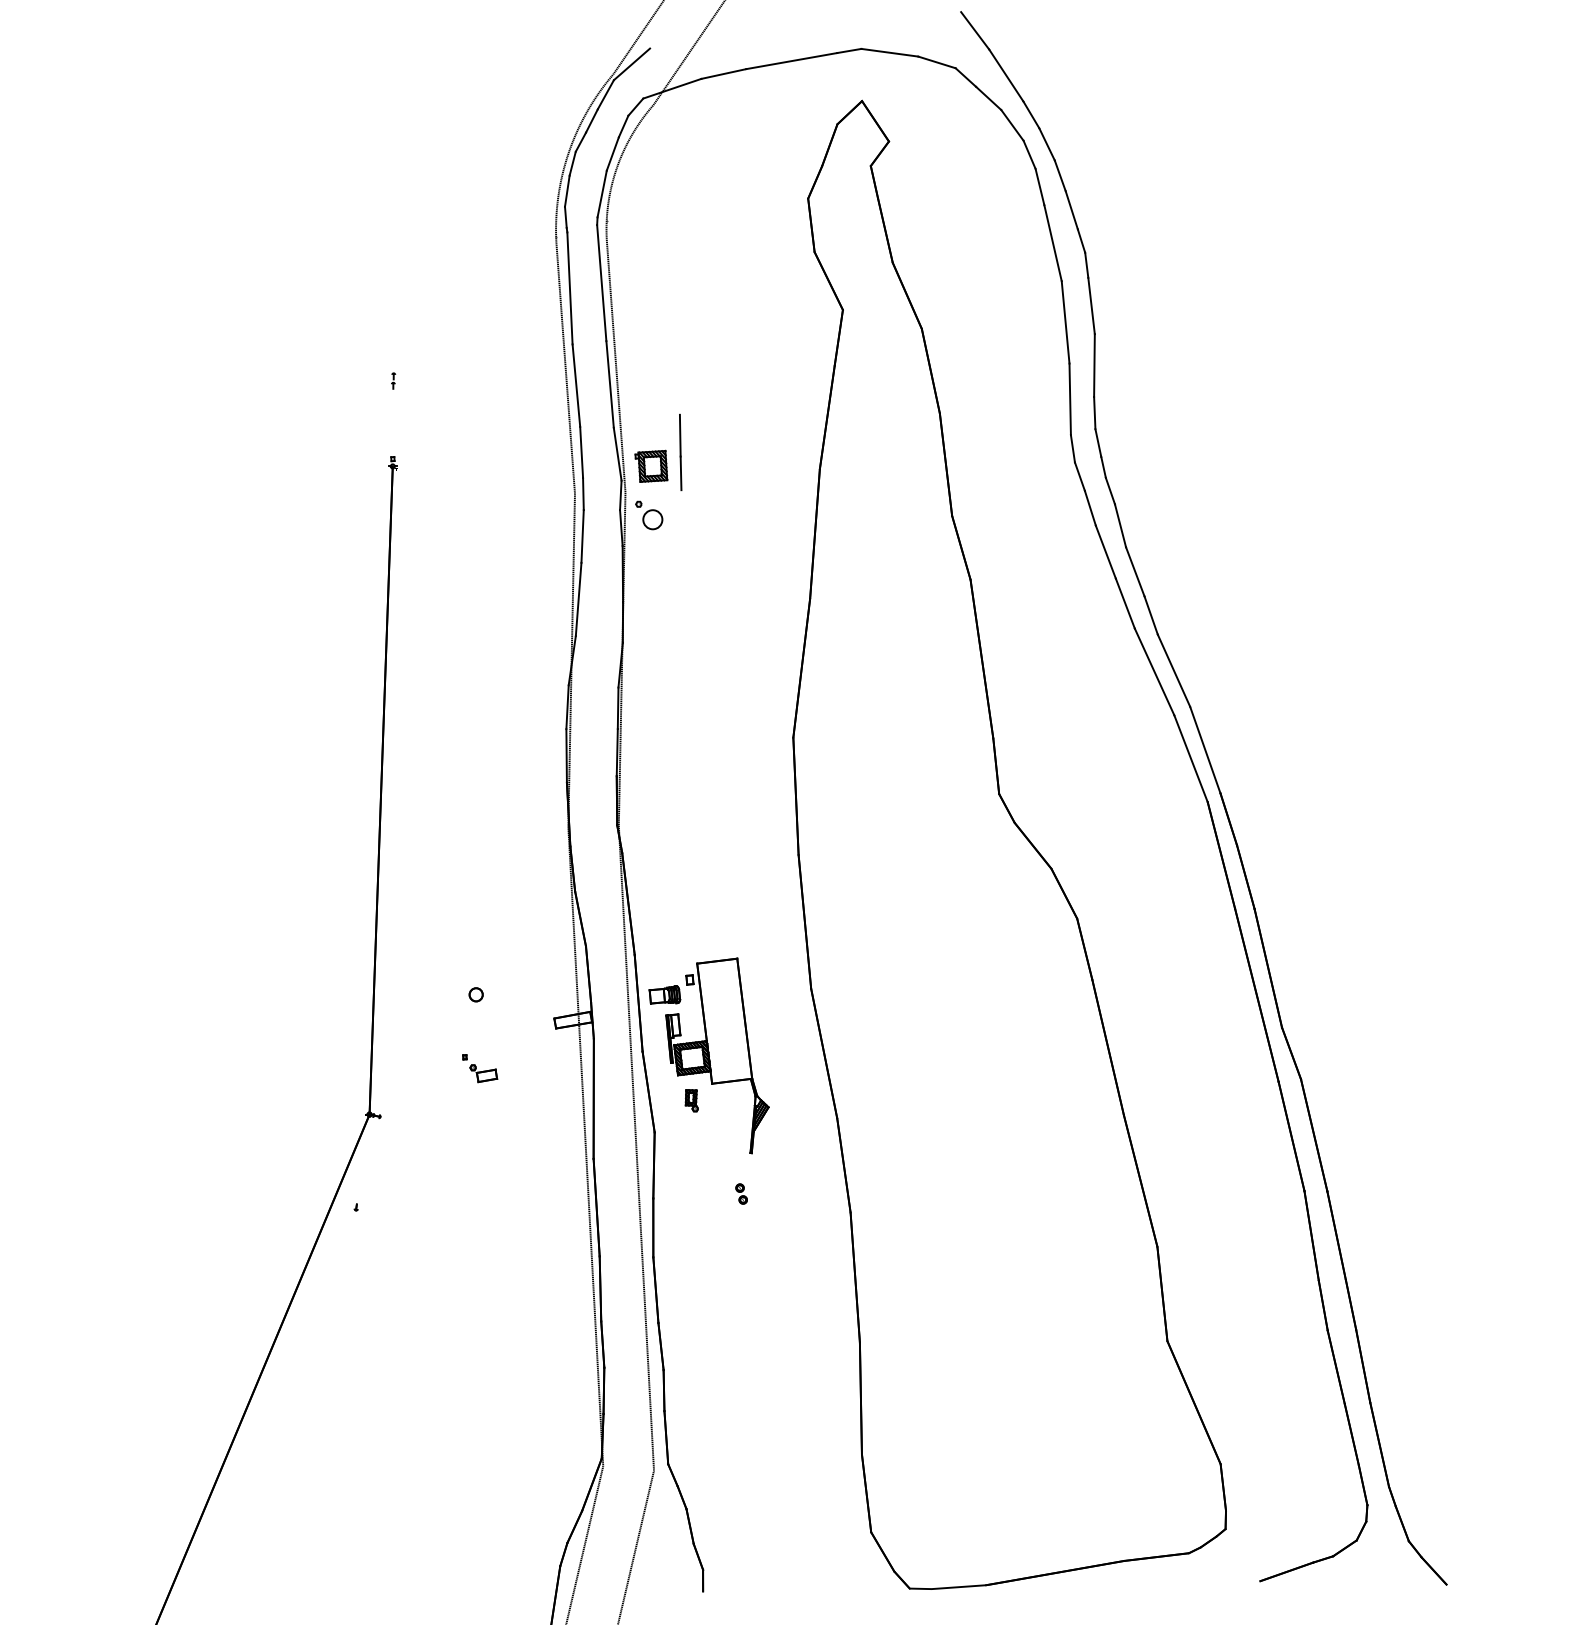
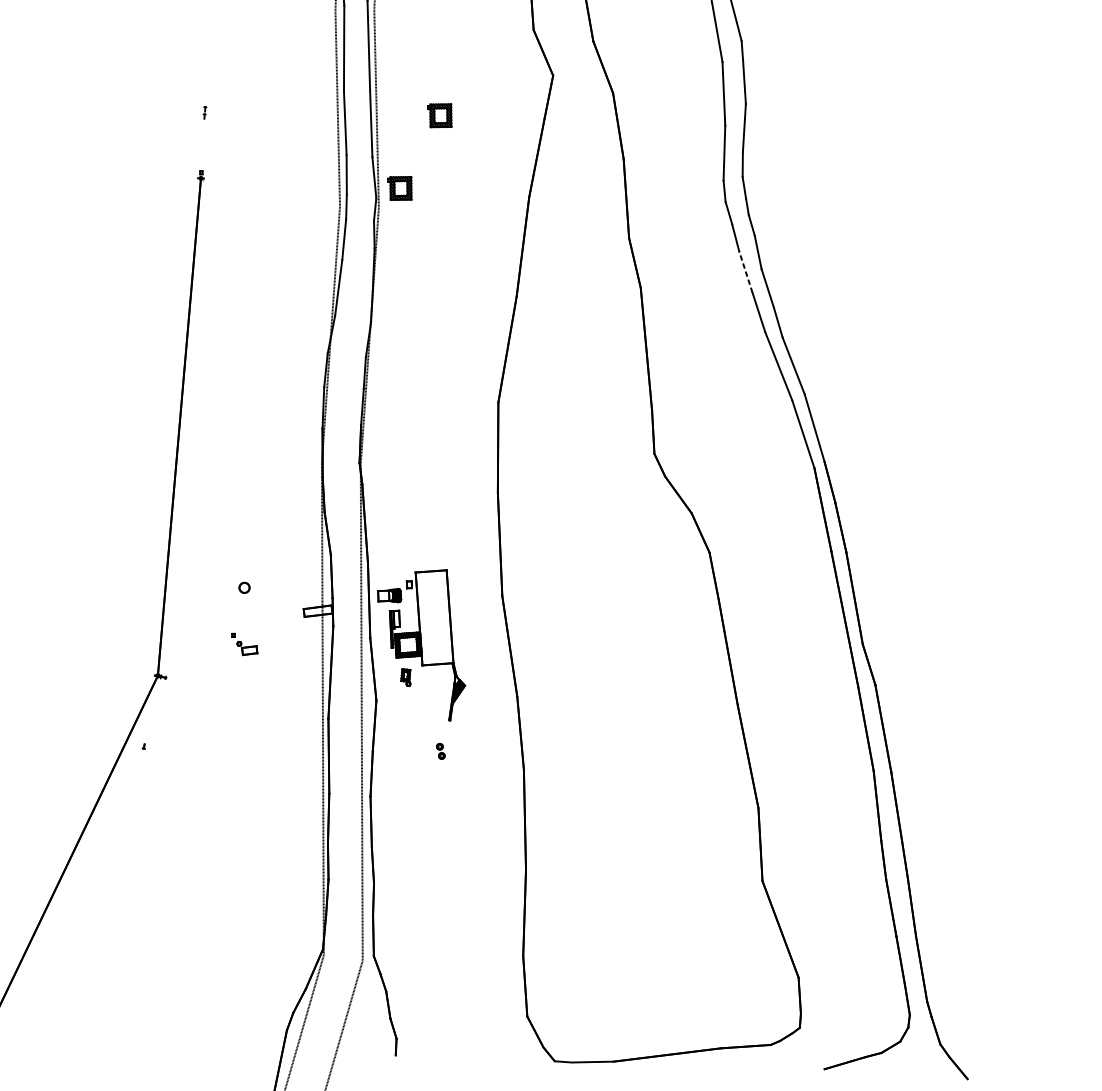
part: (698, 368) -> (439, 115), added
line: (680, 452) -> (422, 178), removed
part: (649, 515) -> (396, 226), removed
line: (1105, 551) -> (745, 271), solid -> dashed

